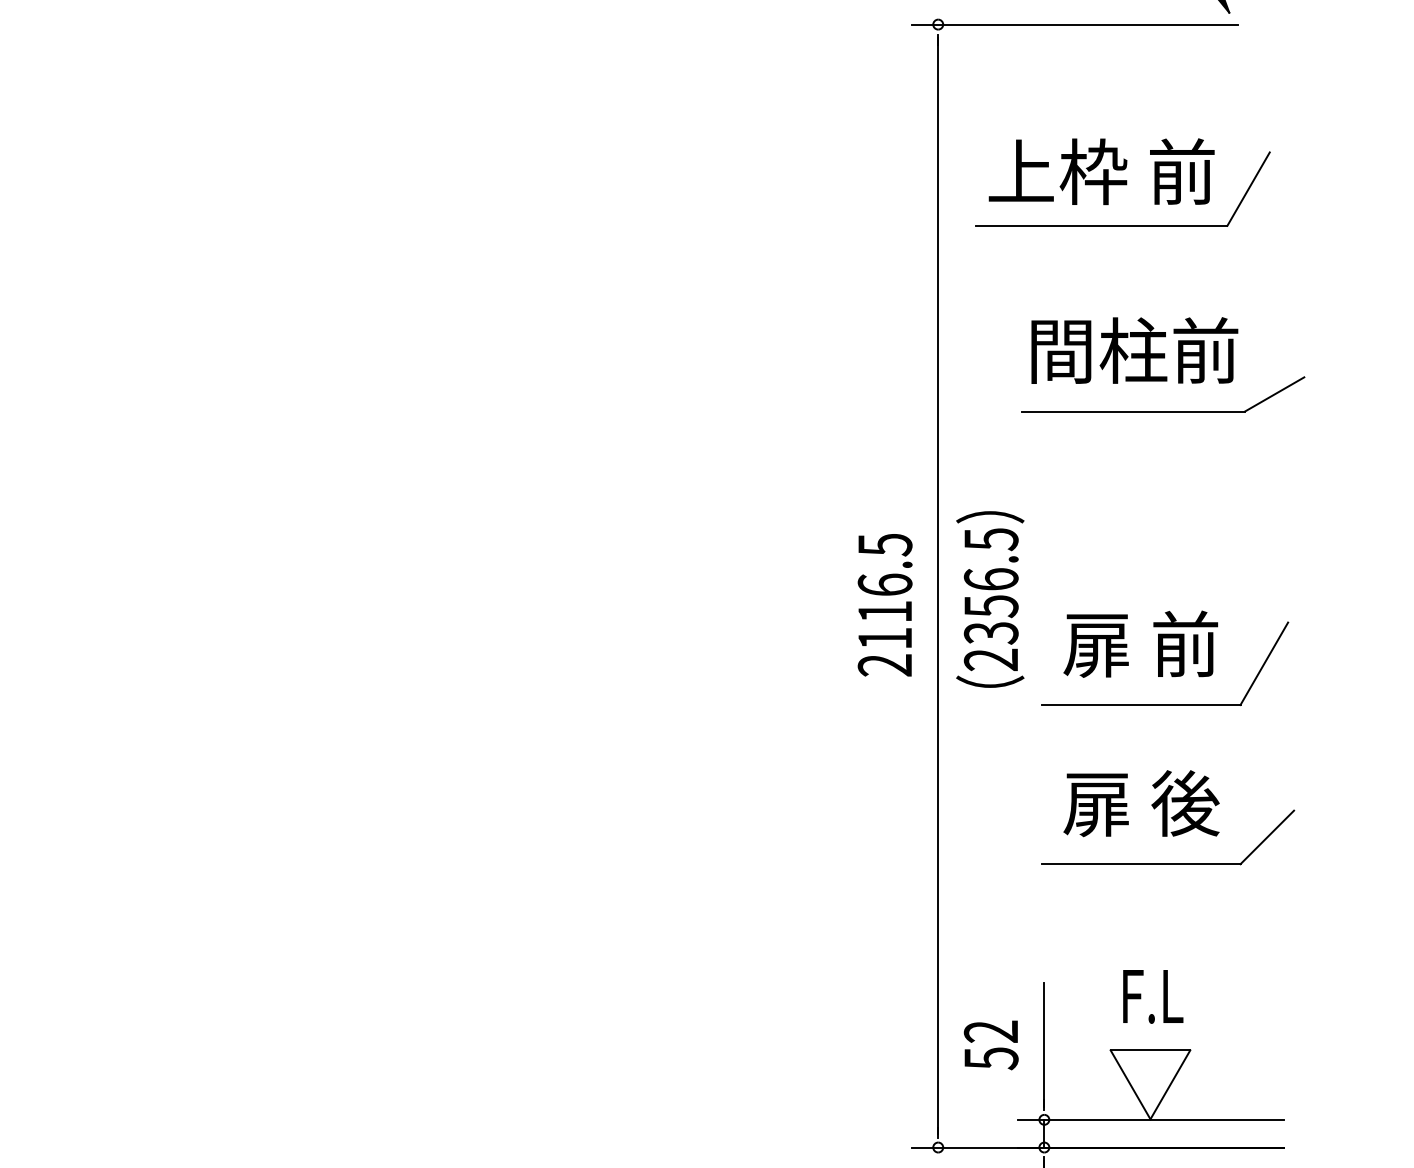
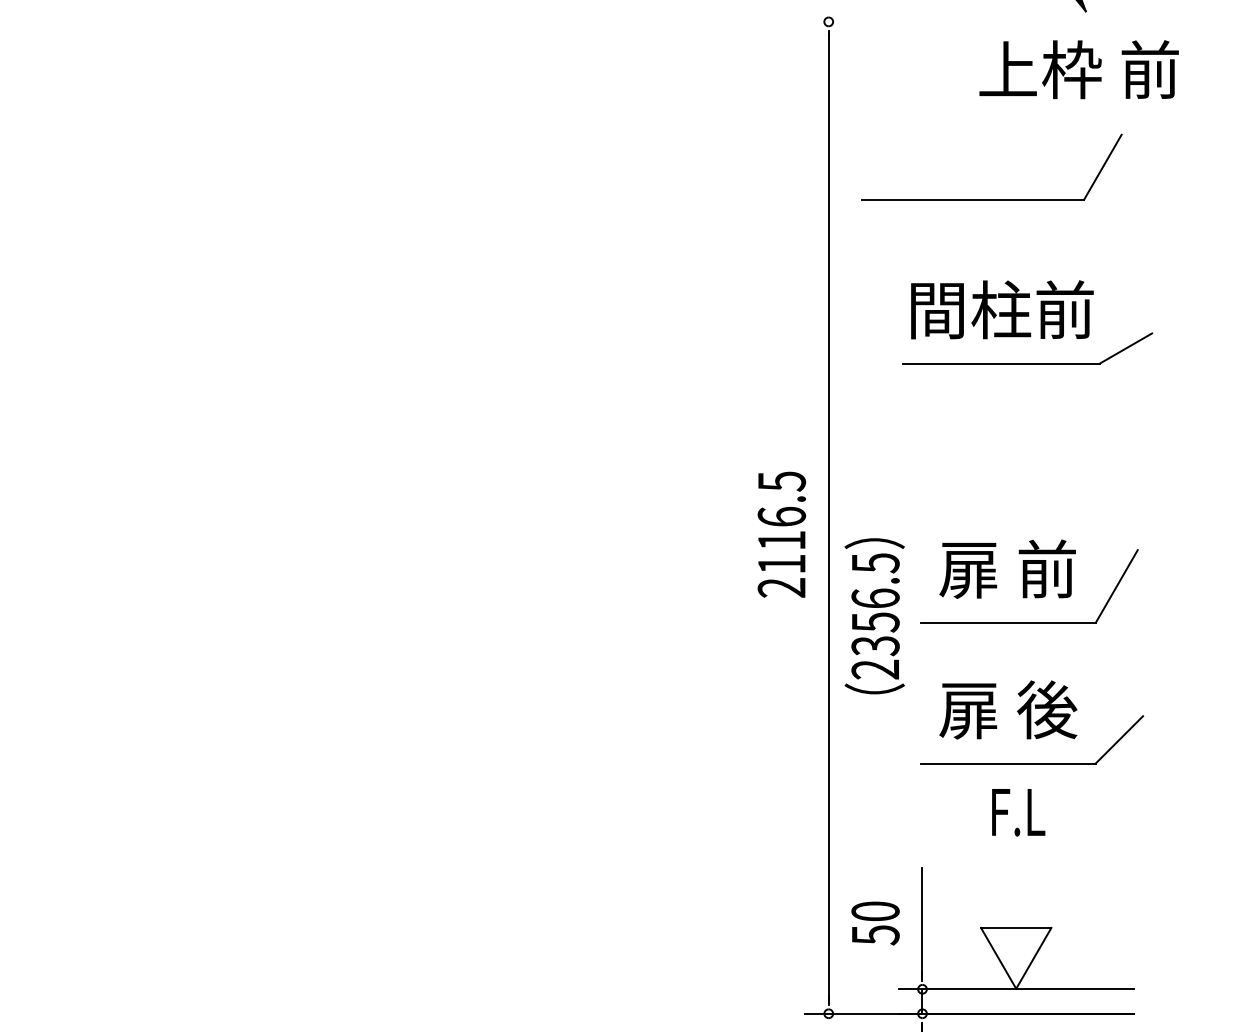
line: (1074, 24) -> (949, 21), removed
text: (1101, 171) -> (1078, 69), moved
text: (990, 599) -> (874, 616), moved
text: (1153, 996) -> (1018, 812), moved
text: (990, 1031) -> (874, 911), 52 -> 50

